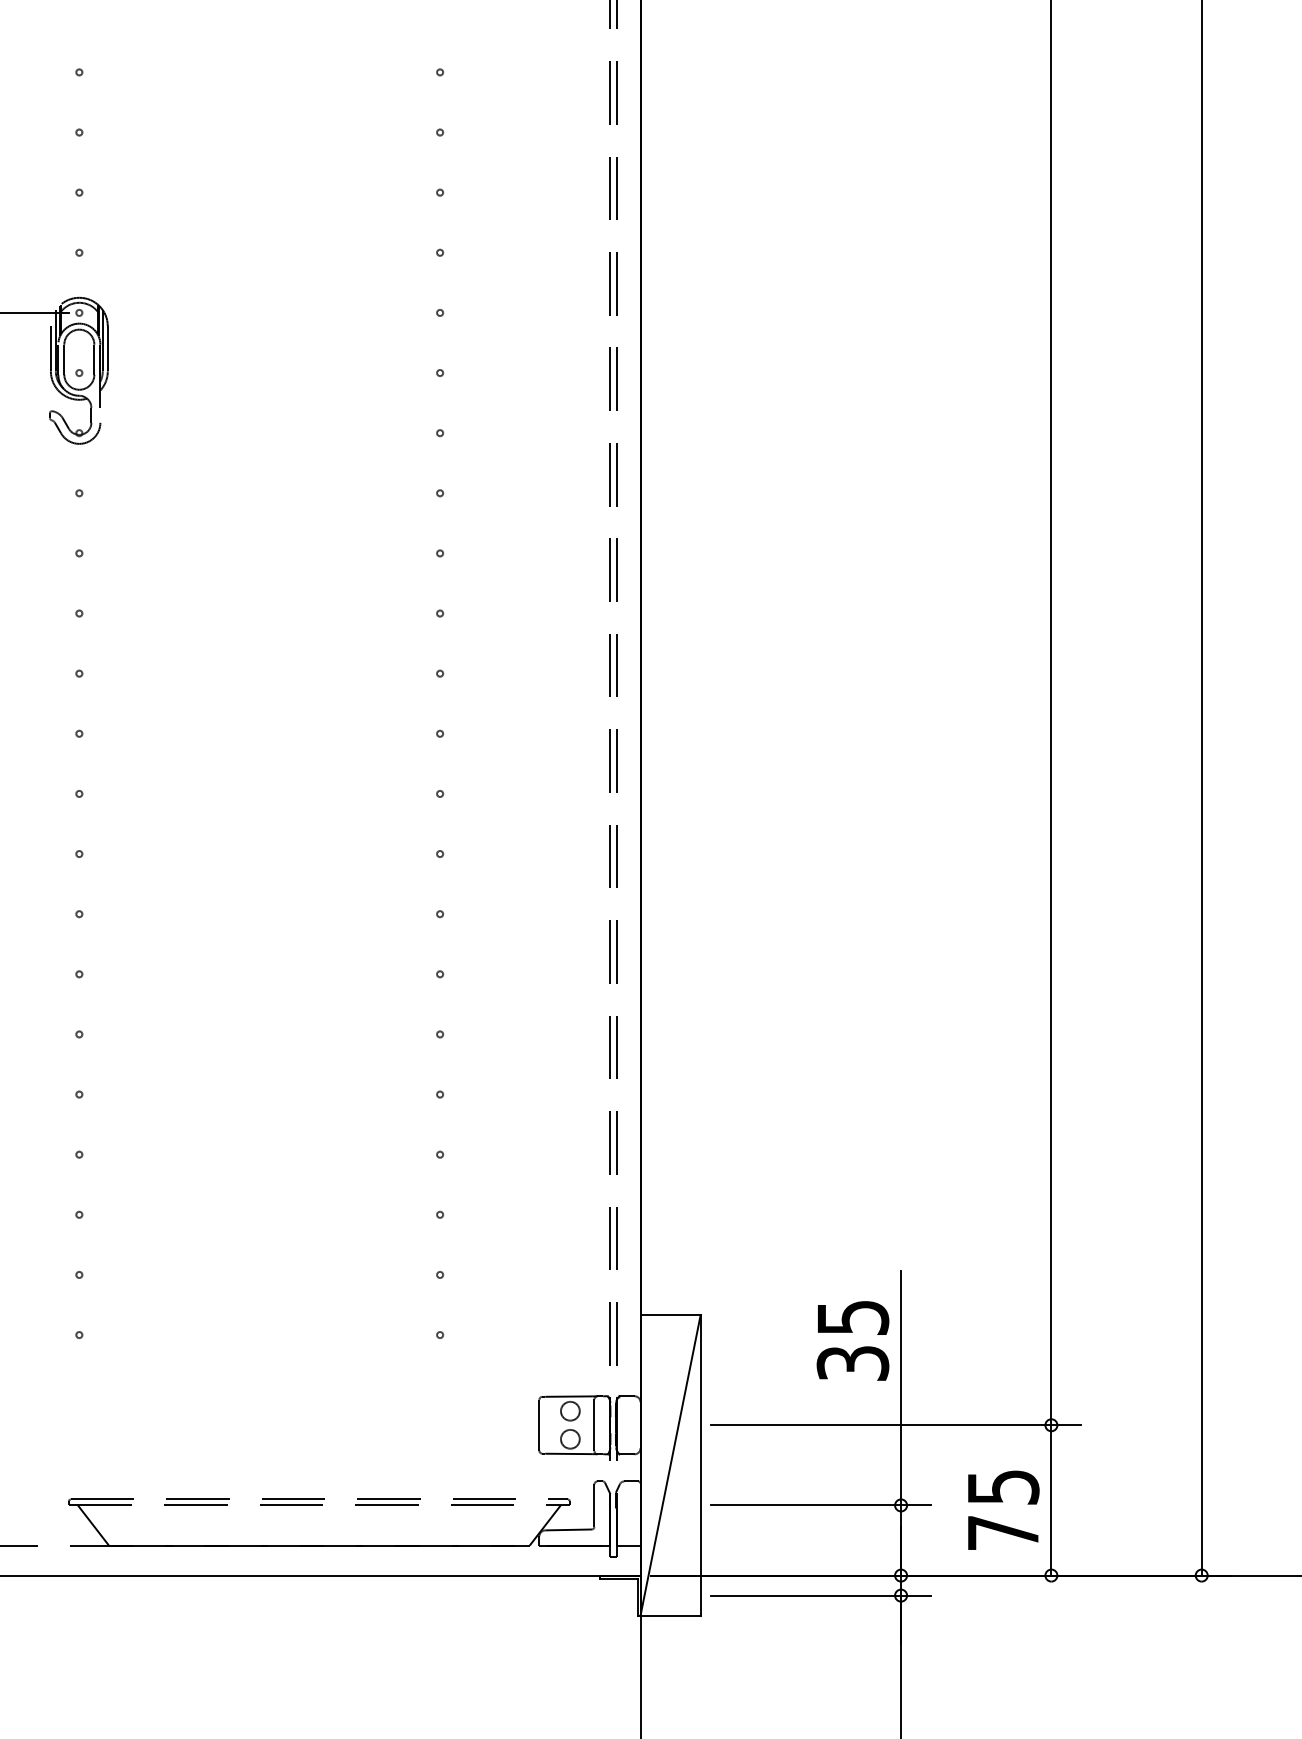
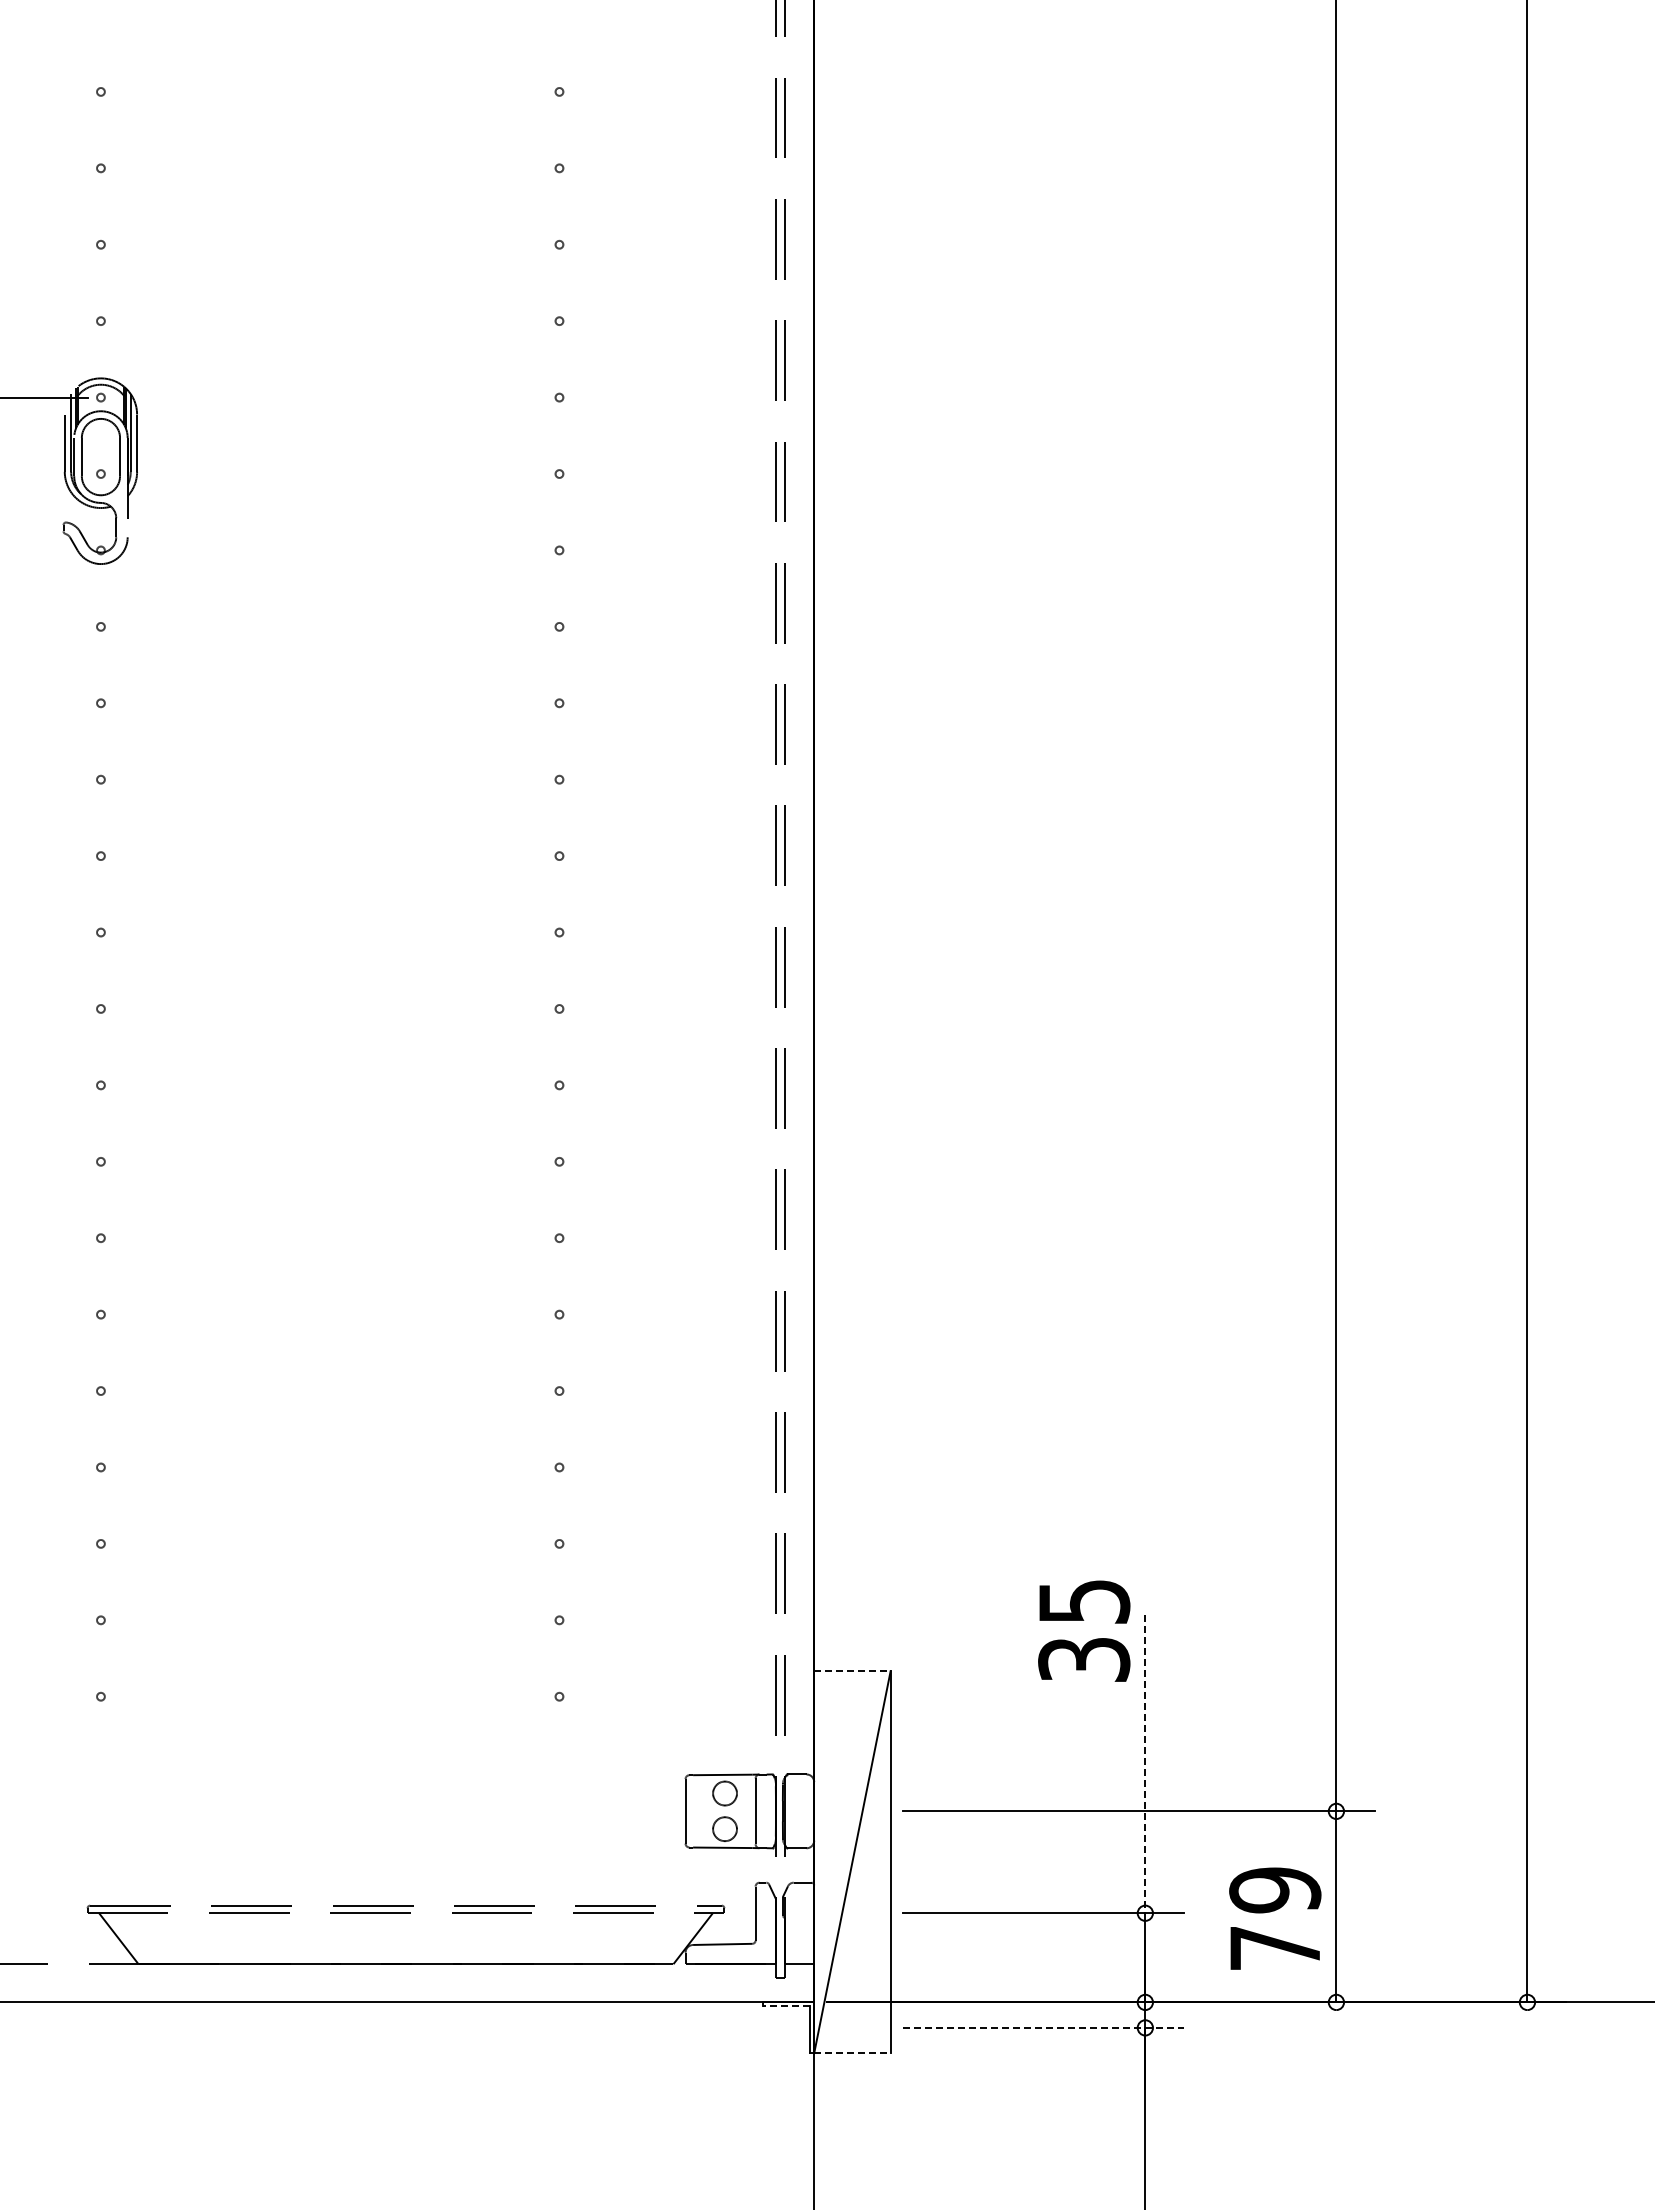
line: (670, 1315) -> (852, 1671), solid -> dashed
text: (853, 1340) -> (1084, 1630), moved
line: (901, 1388) -> (1145, 1764), solid -> dashed
text: (1003, 1487) -> (1275, 1890), 75 -> 79
line: (618, 1578) -> (786, 2006), solid -> dashed
line: (820, 1595) -> (1043, 2027), solid -> dashed
line: (670, 1615) -> (852, 2053), solid -> dashed

